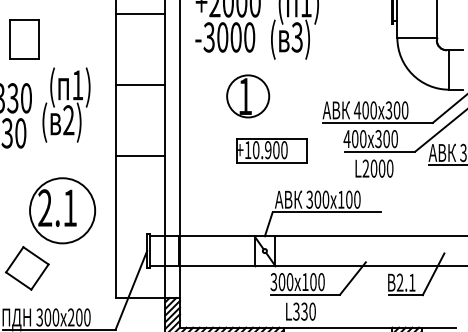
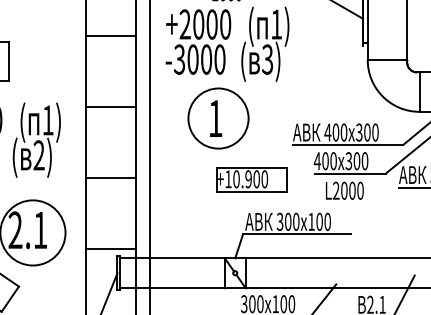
circle: (248, 96) -> (218, 118), size x1.43
text: (66, 104) -> (36, 139), moved
part: (271, 150) -> (251, 179), moved
line: (140, 227) -> (110, 249), added

